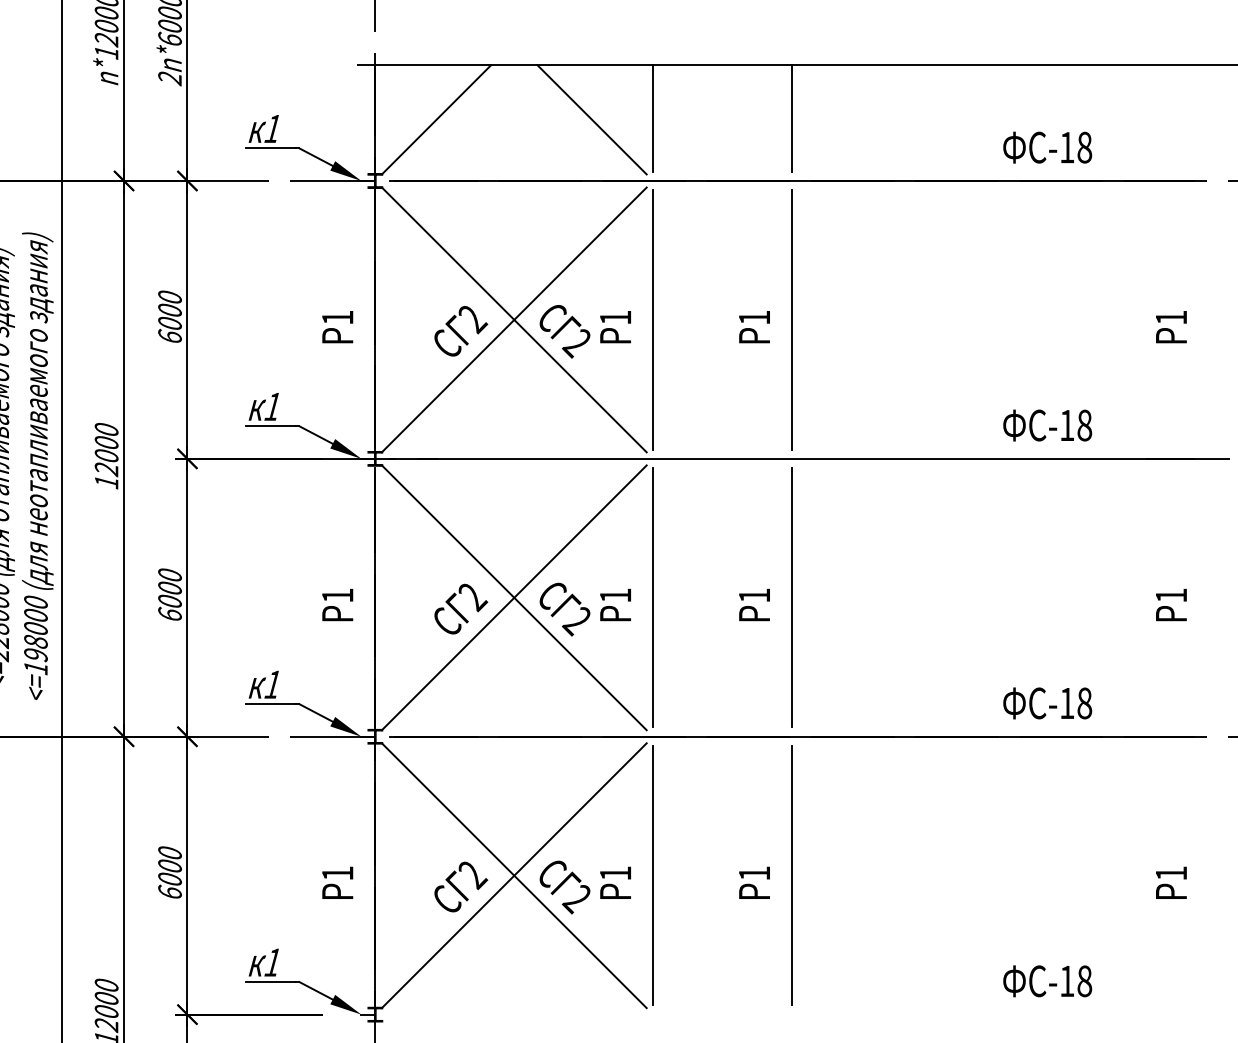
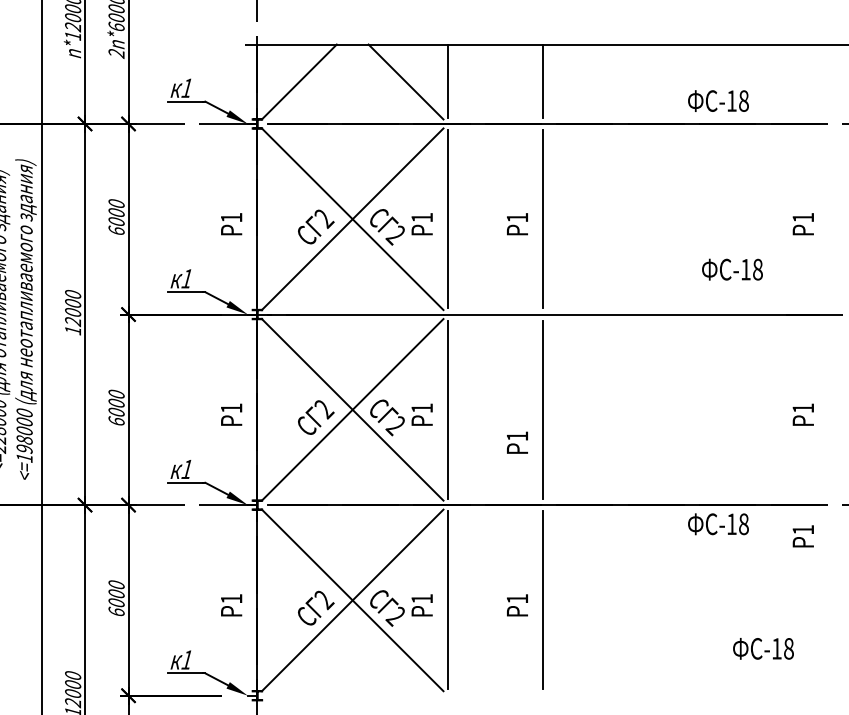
text: (1047, 425) -> (732, 269), moved
text: (754, 604) -> (517, 442), moved
text: (1047, 703) -> (718, 524), moved
text: (1170, 883) -> (802, 536), moved
text: (1047, 980) -> (763, 648), moved

